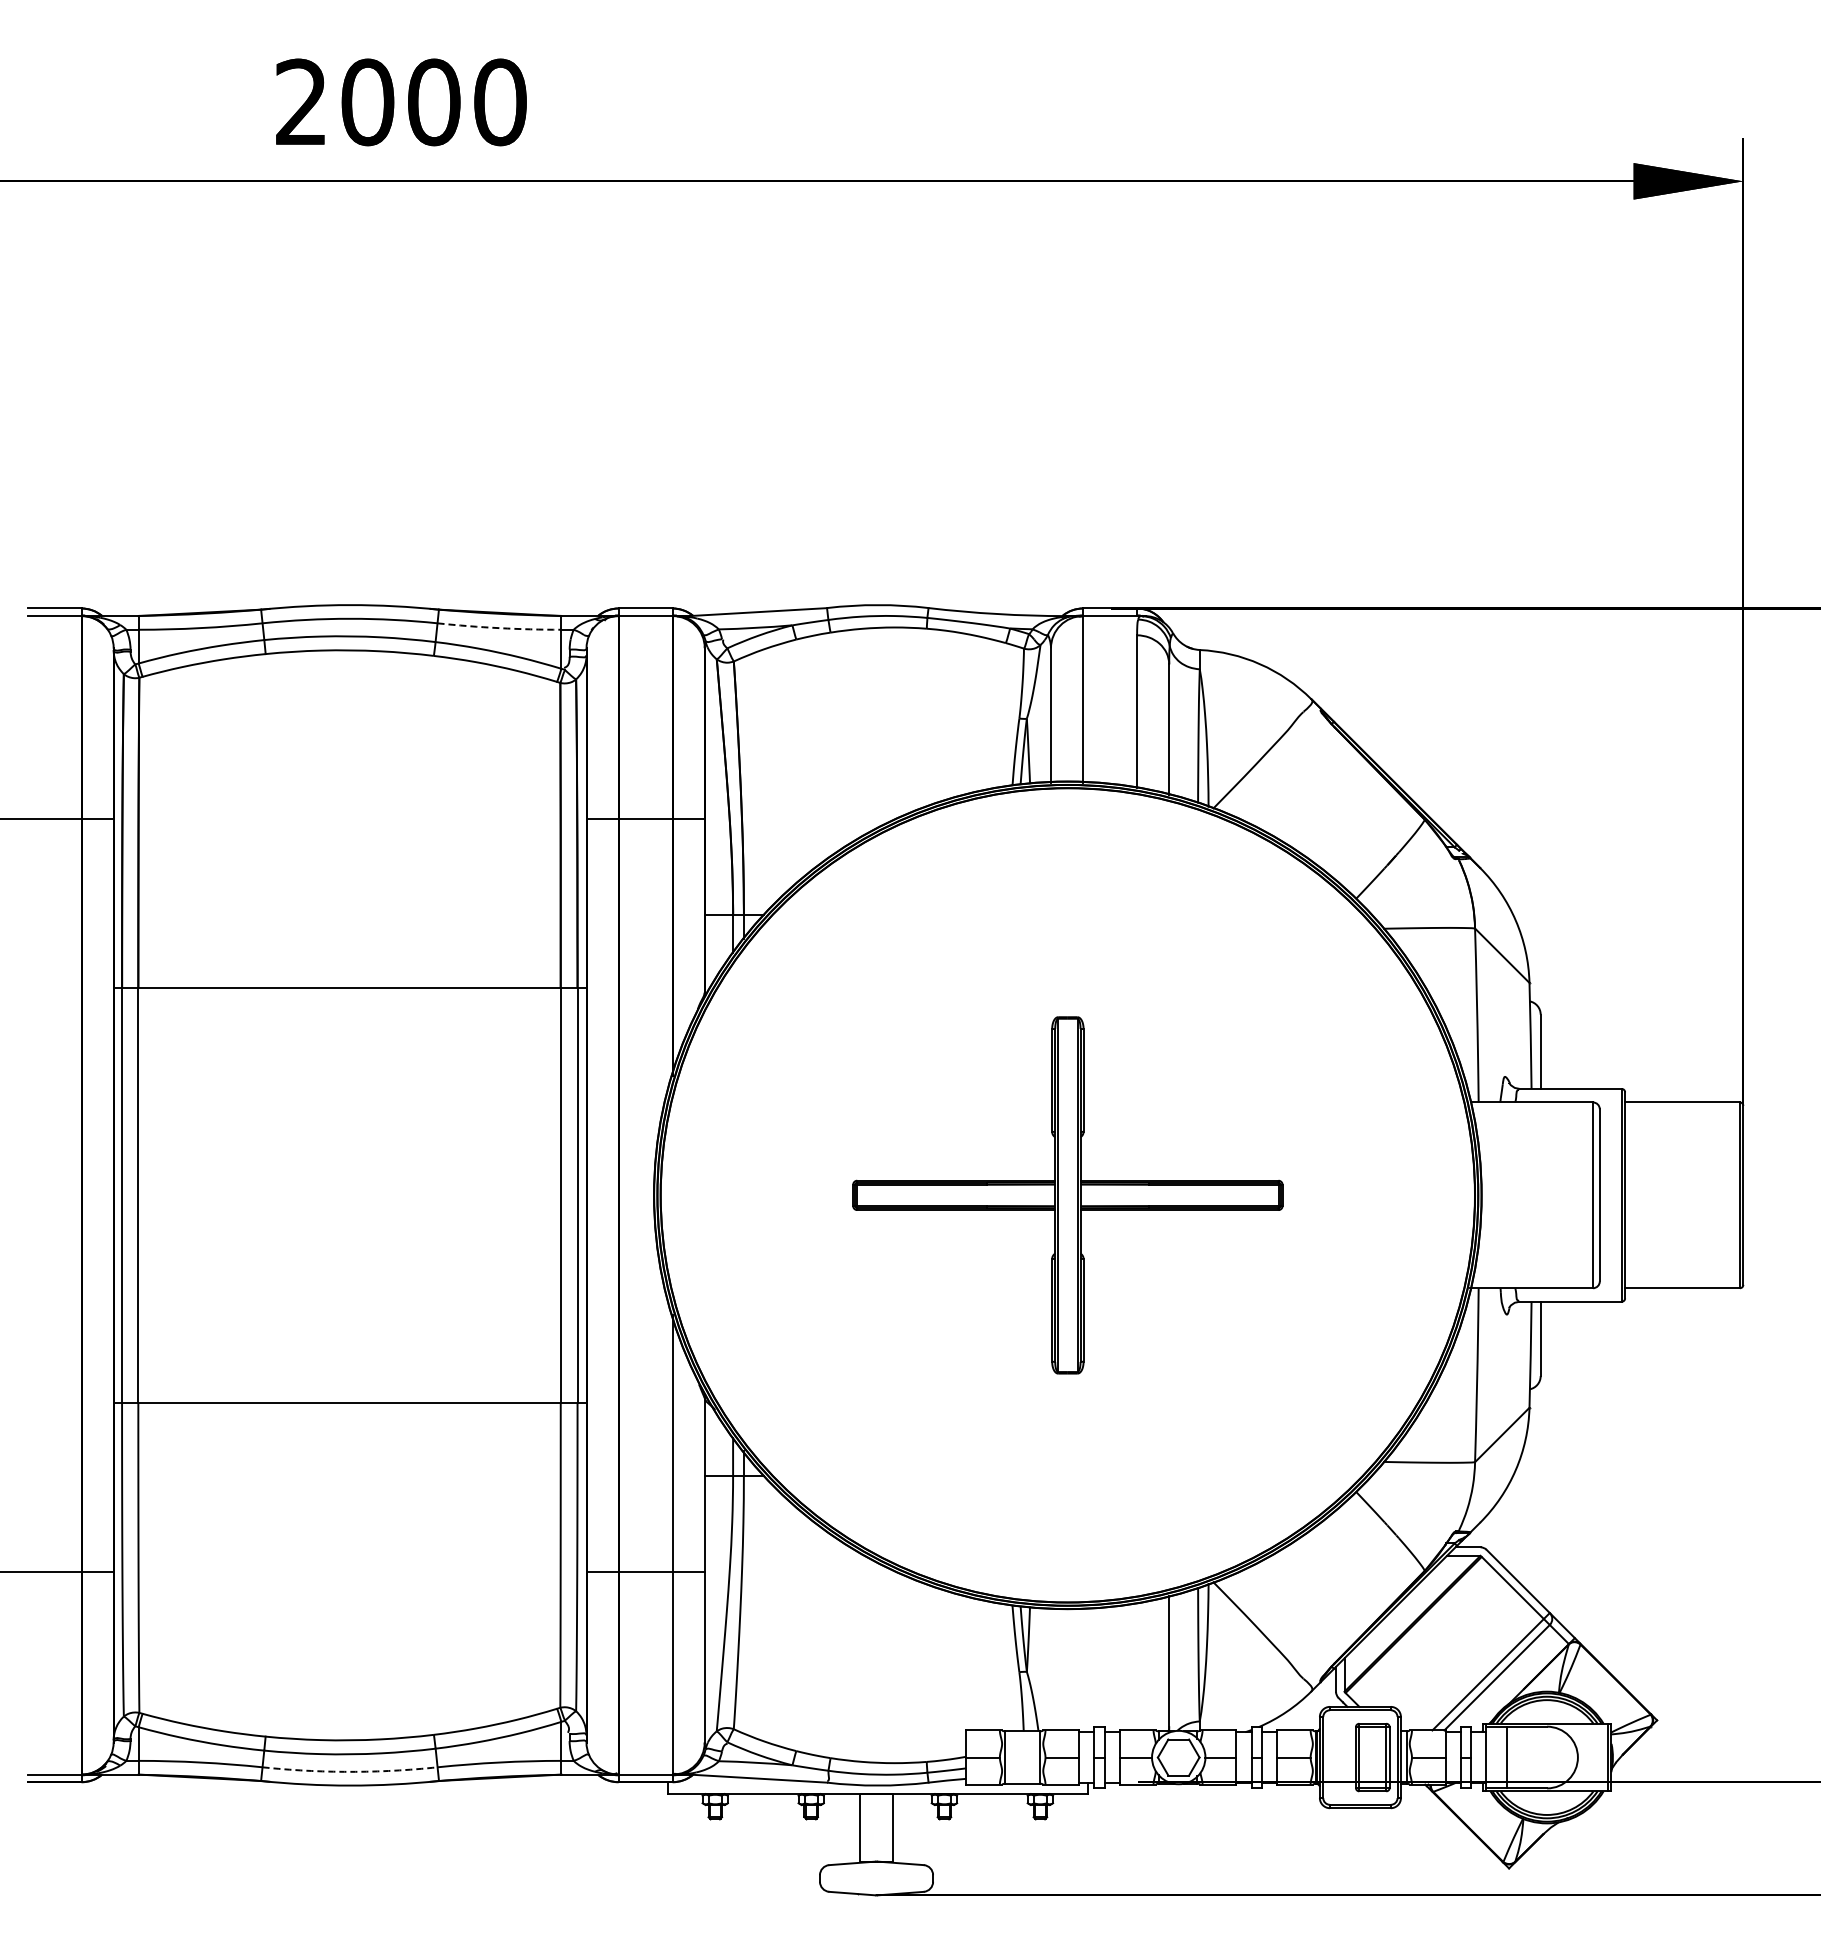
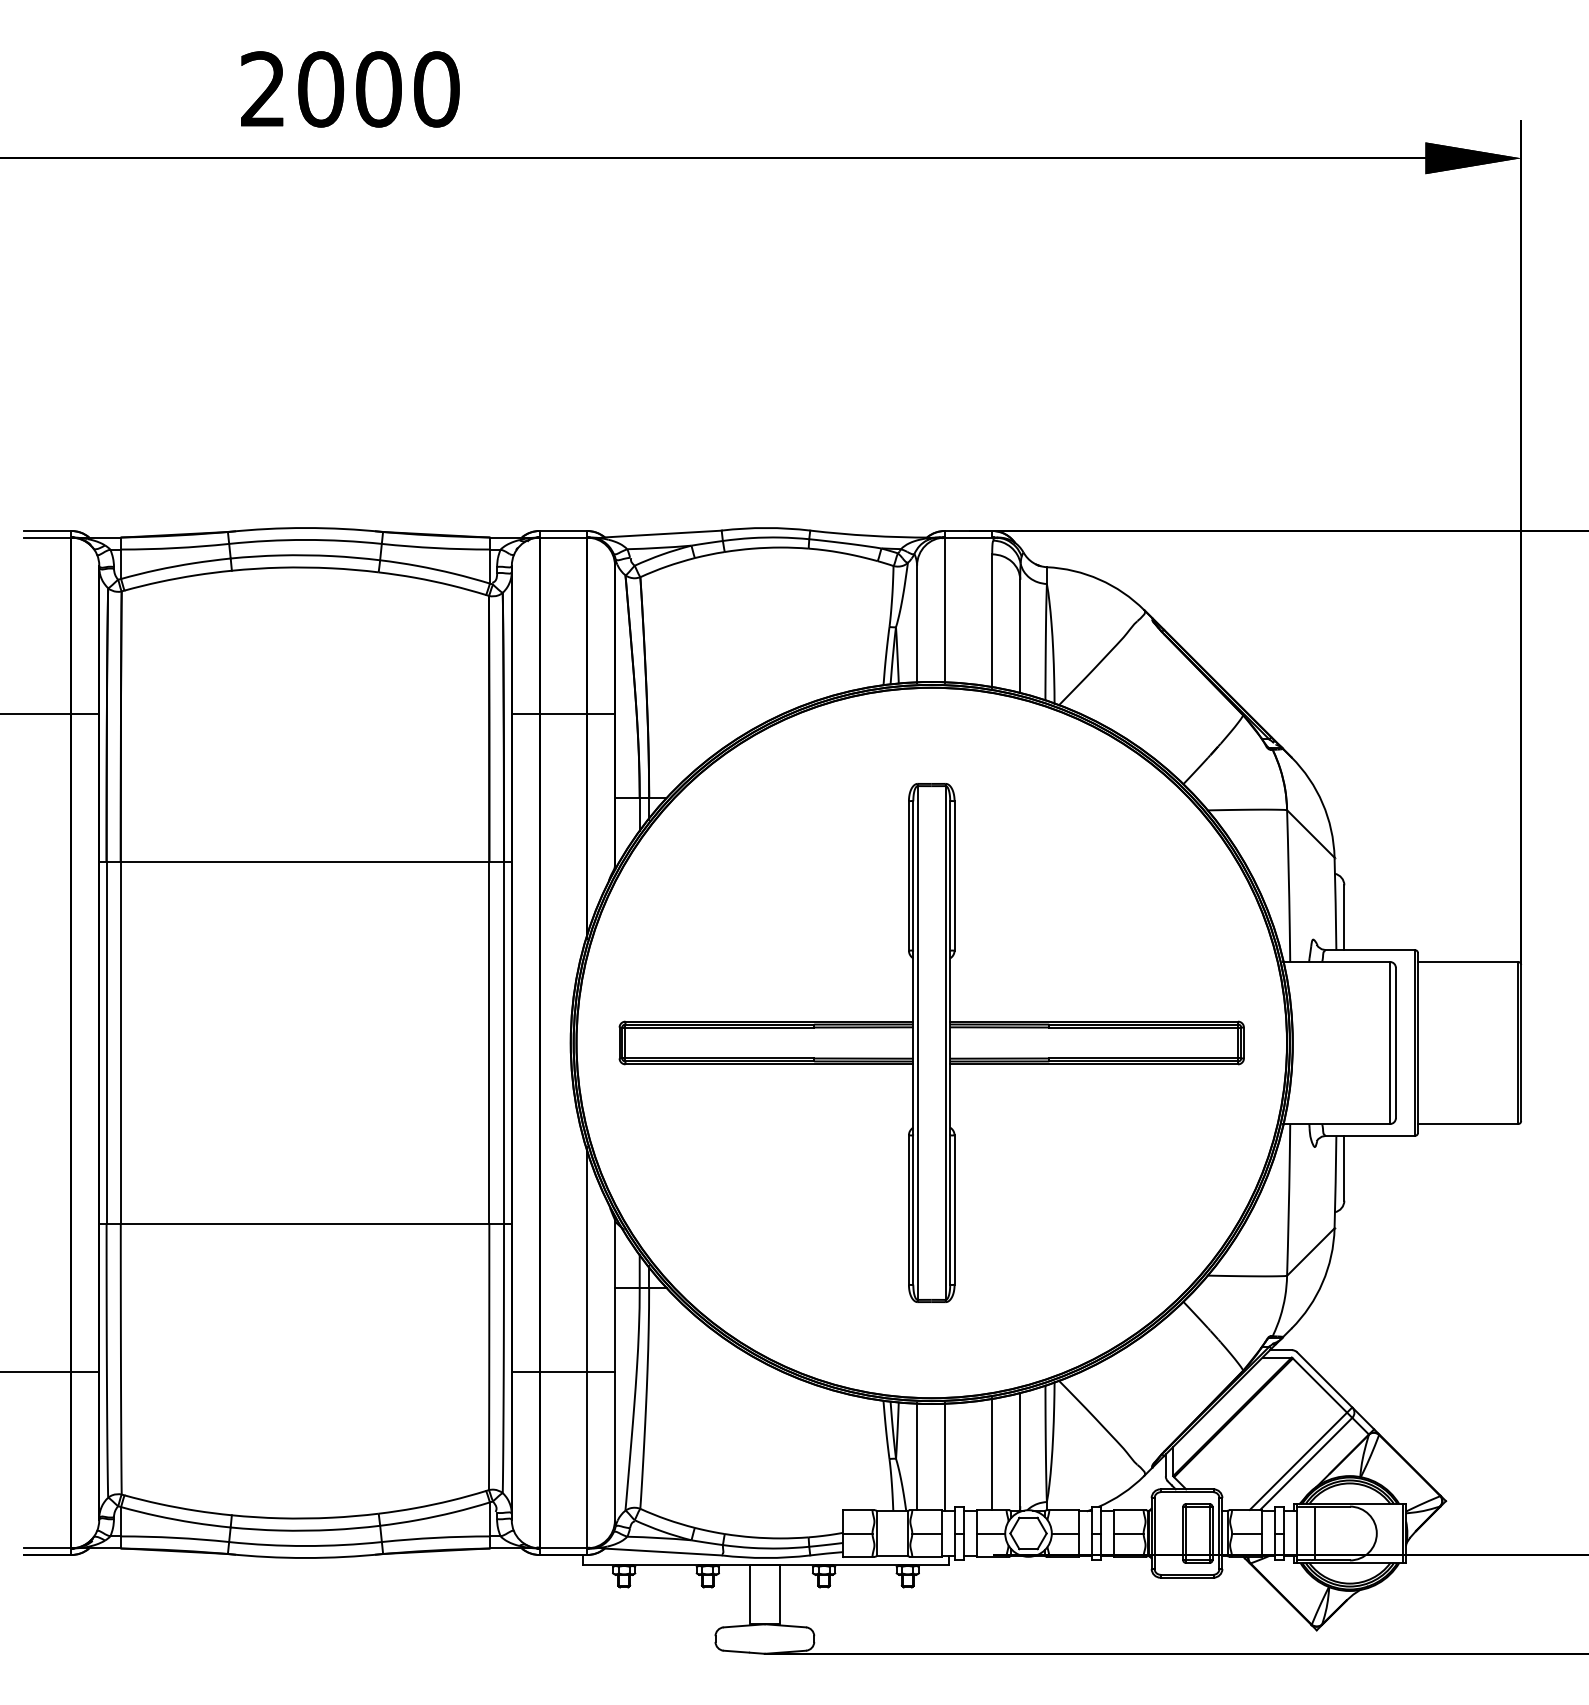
arc: (499, 628) -> (435, 548), dashed -> solid
part: (1067, 1195) -> (931, 1043), size x1.67
line: (1137, 1666) -> (992, 1454), added
line: (1050, 1668) -> (916, 1455), added
line: (1083, 1669) -> (945, 1456), added
arc: (350, 1771) -> (305, 1545), dashed -> solid

